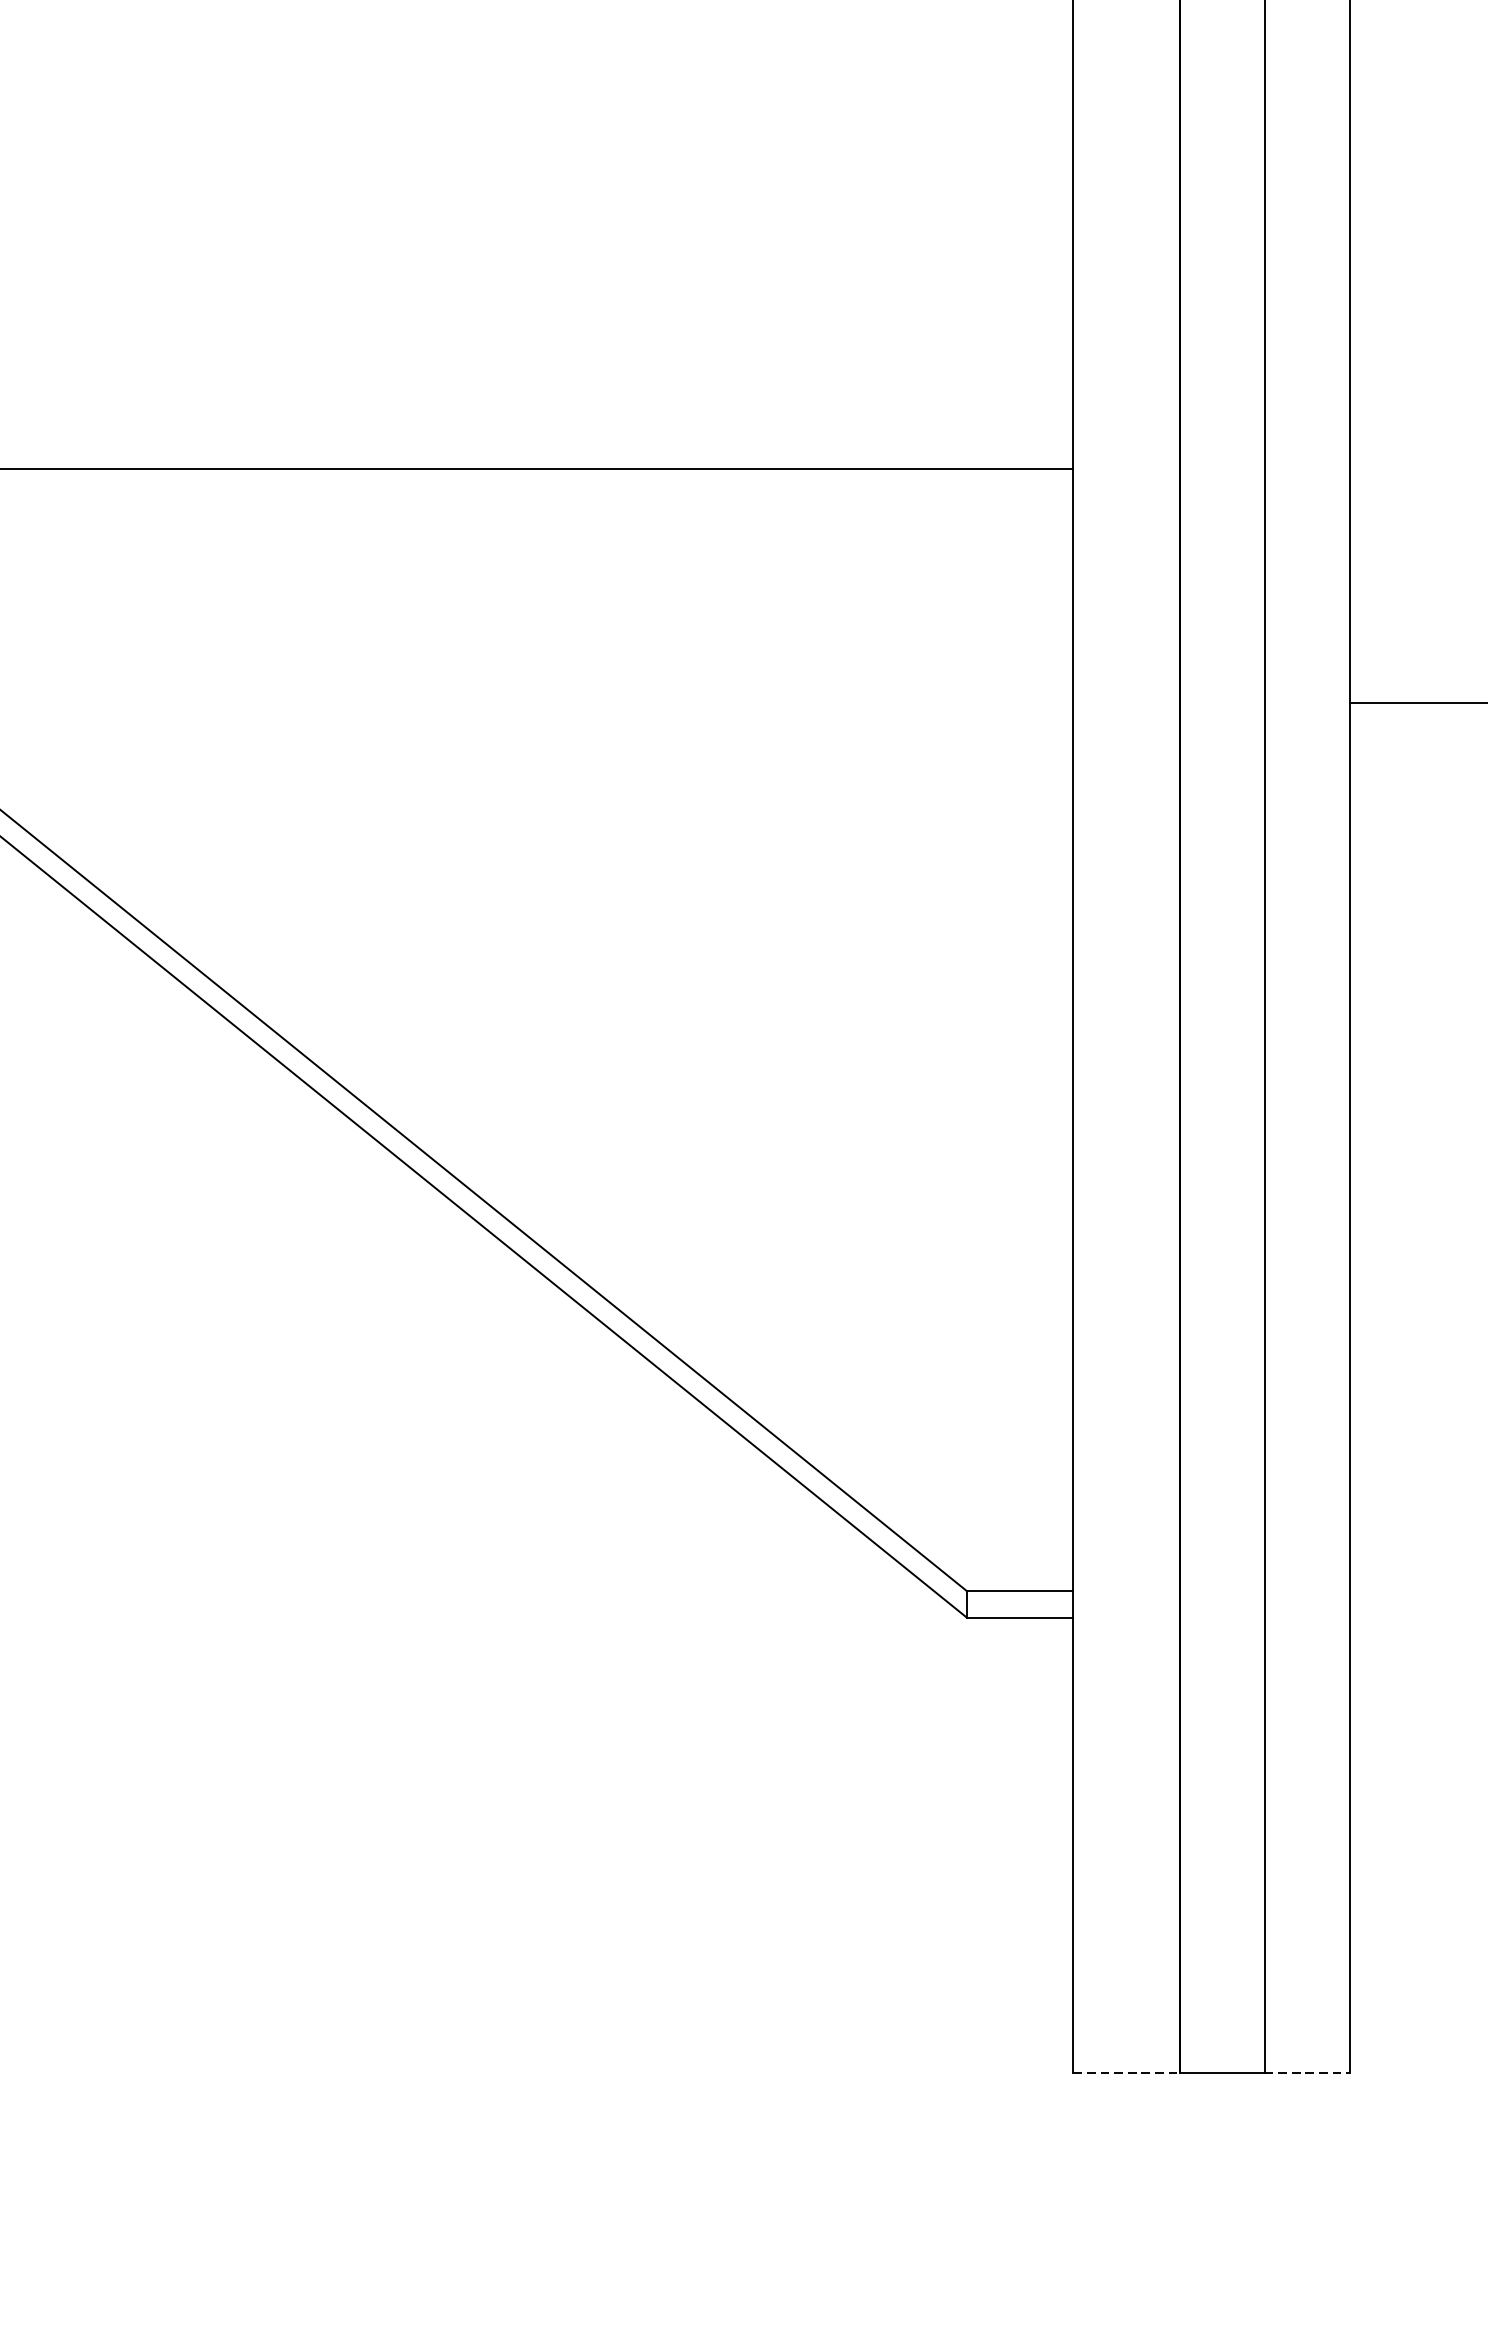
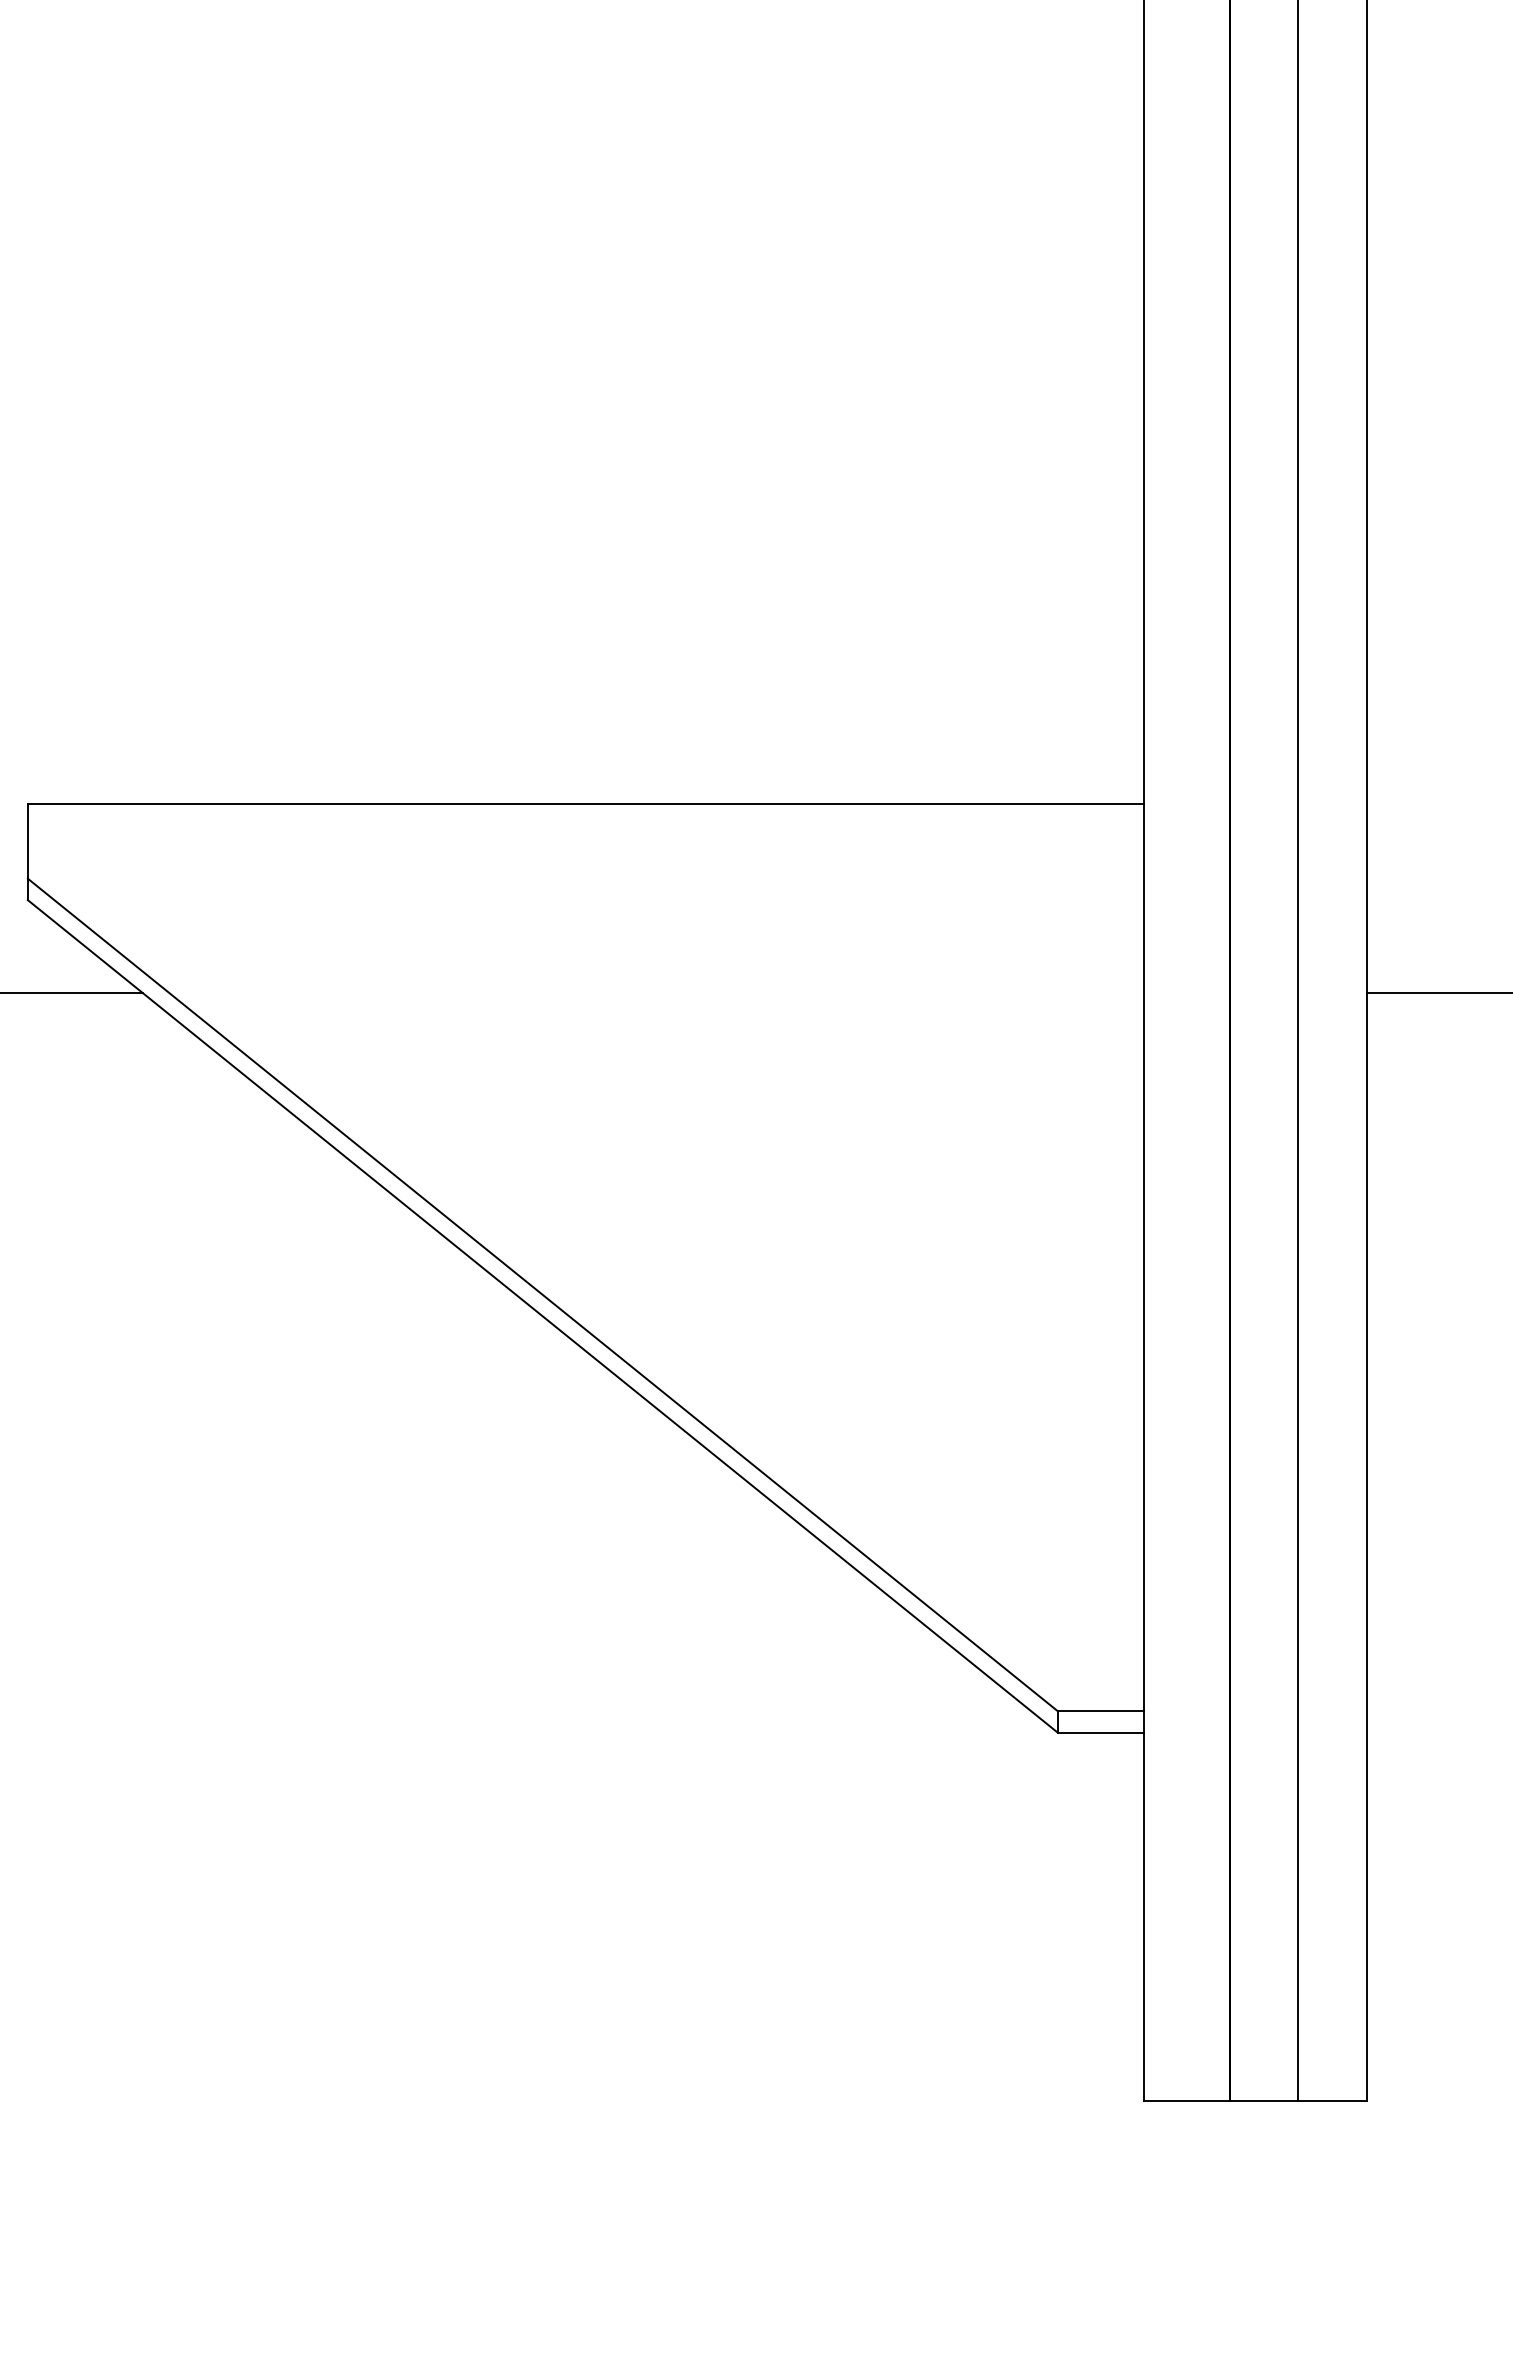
line: (1126, 2072) -> (1186, 2100), dashed -> solid
line: (1307, 2072) -> (1333, 2100), dashed -> solid

